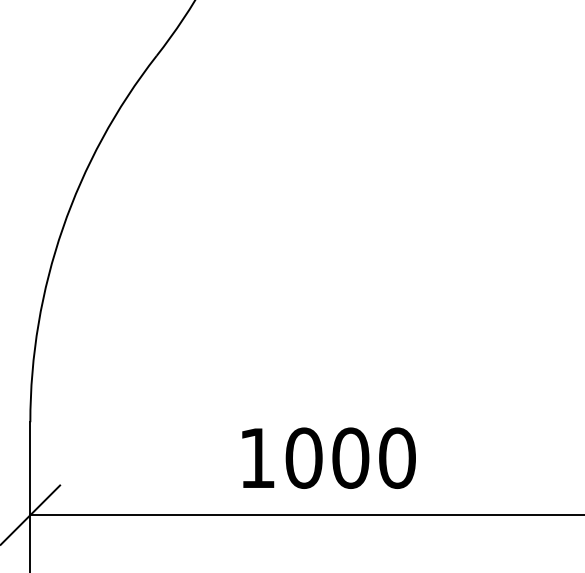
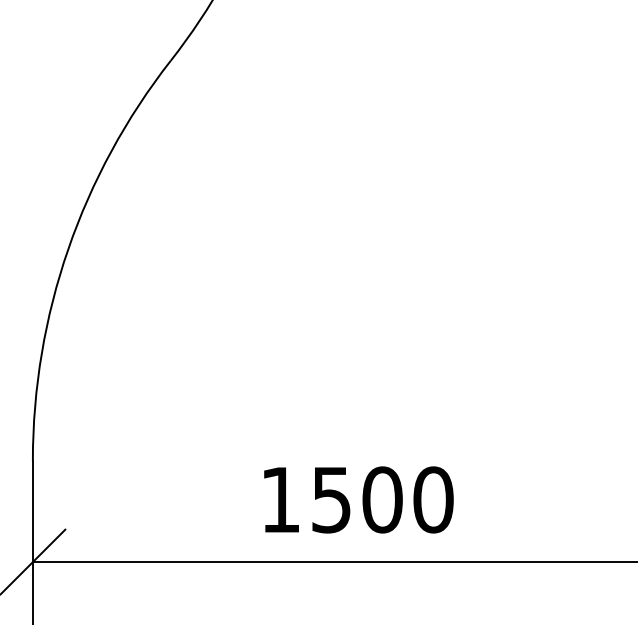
text: (303, 457) -> (331, 499), 1000 -> 1500

